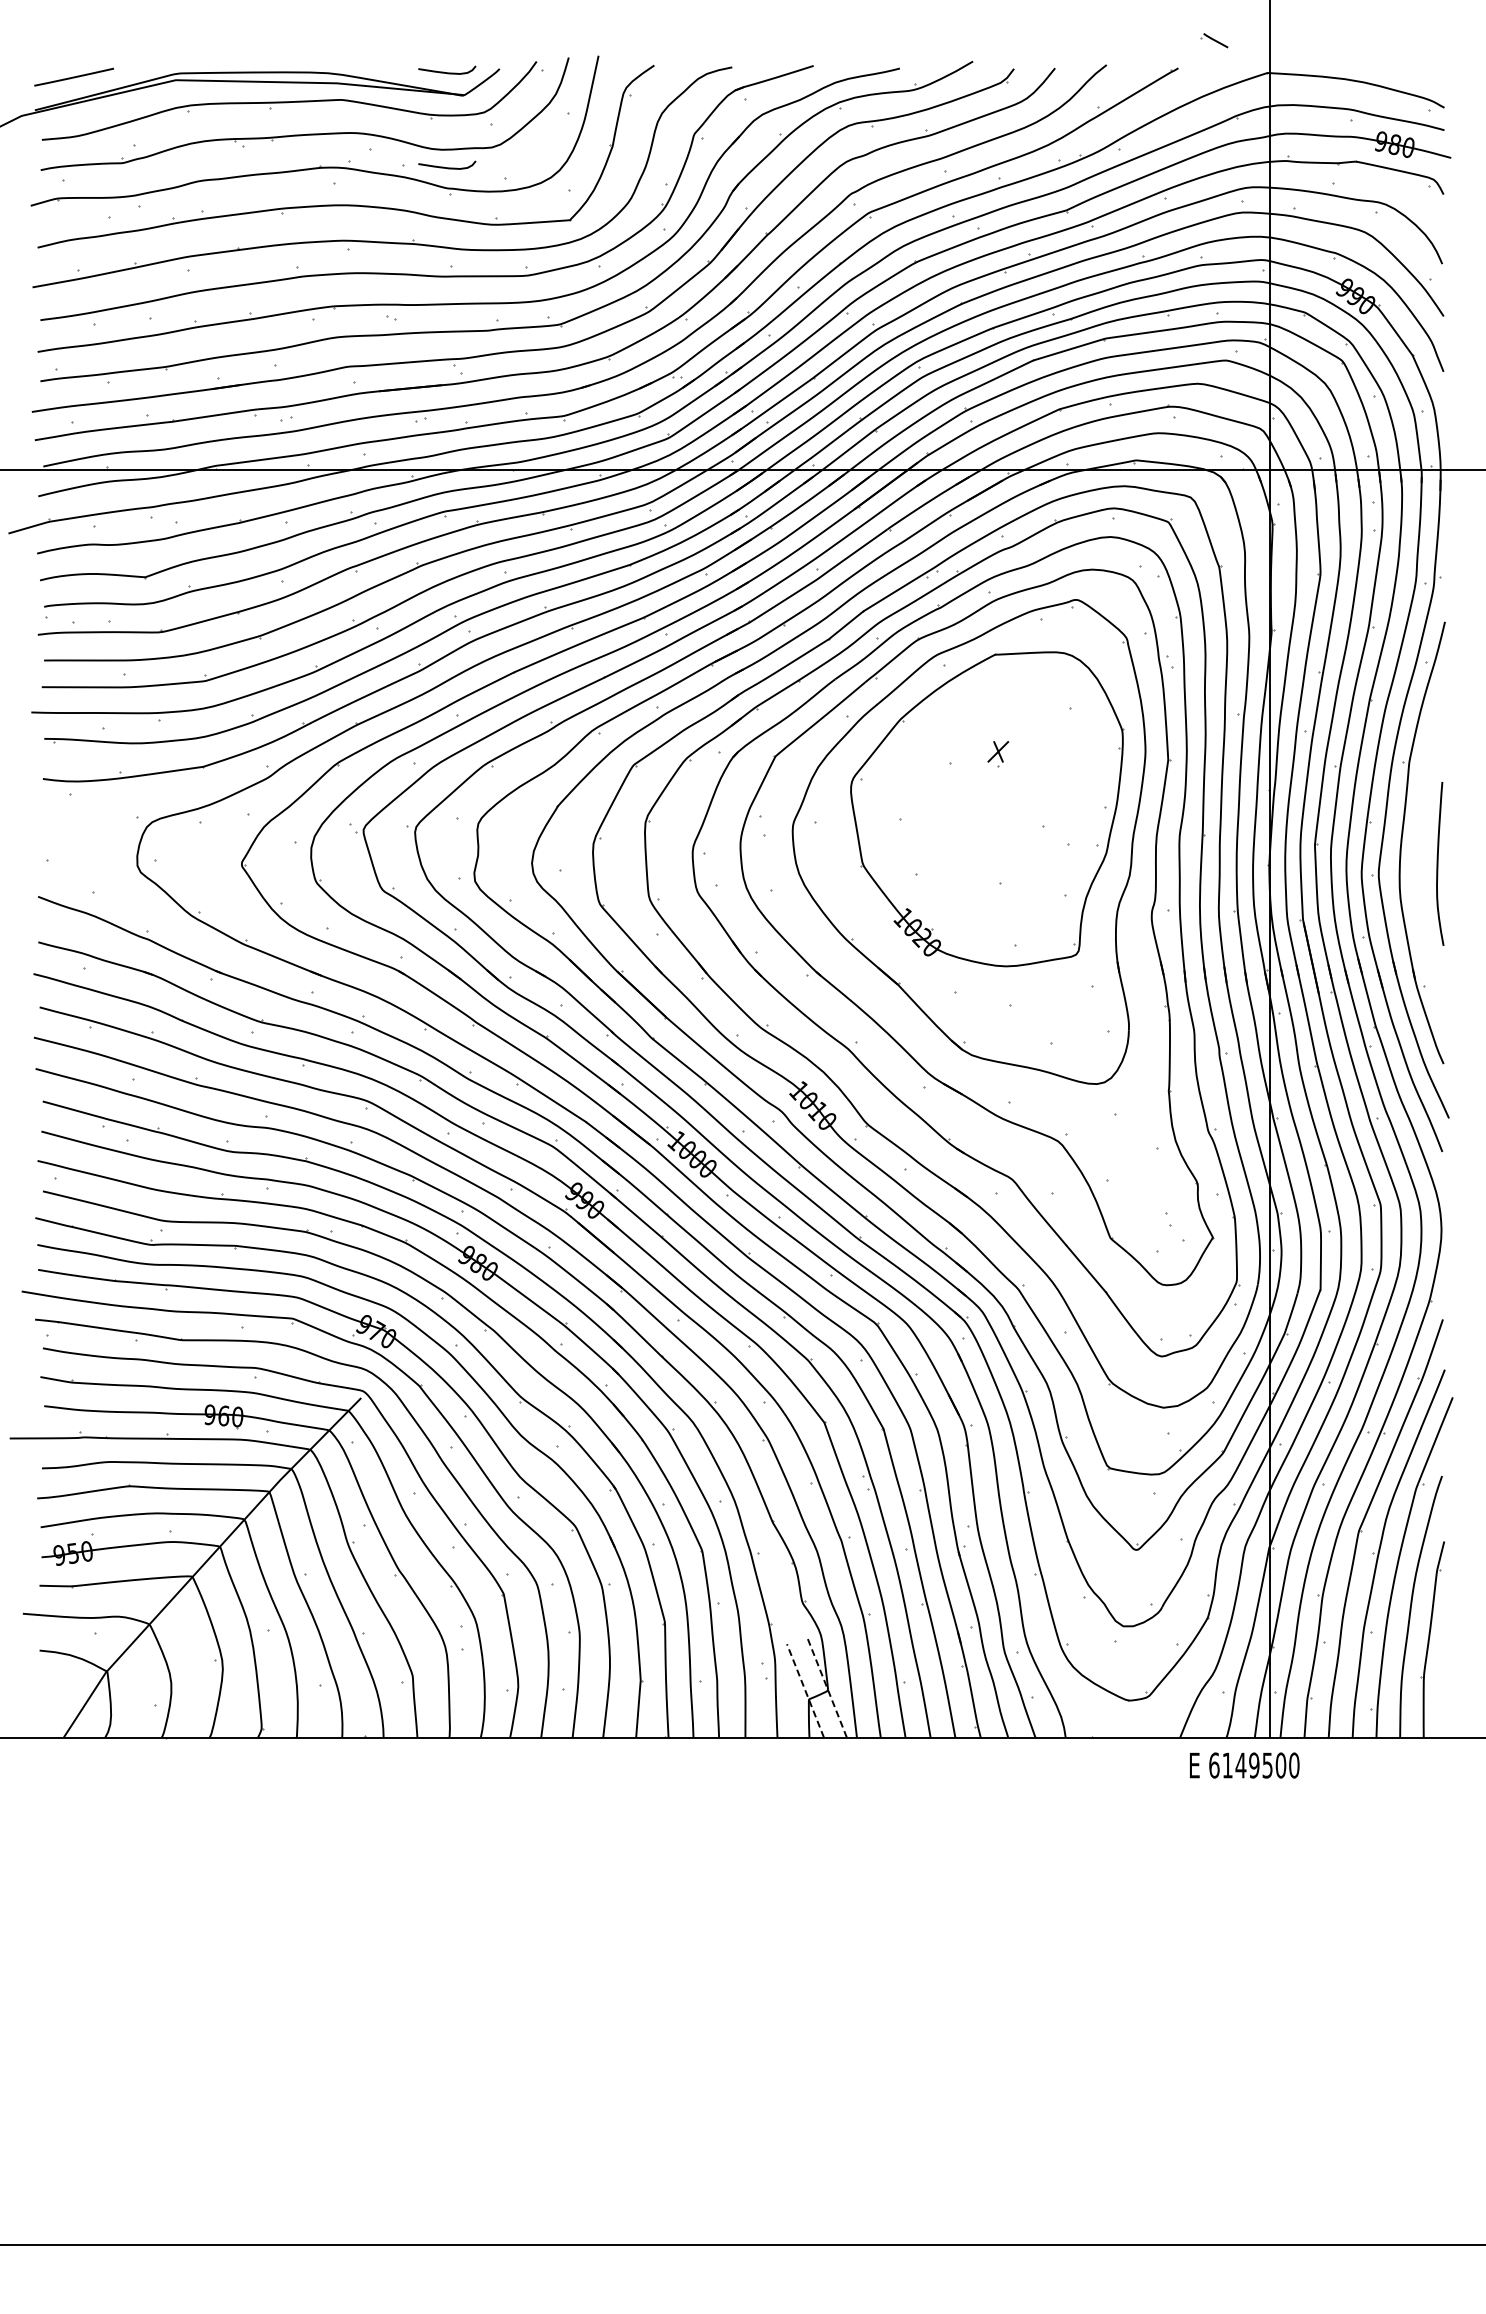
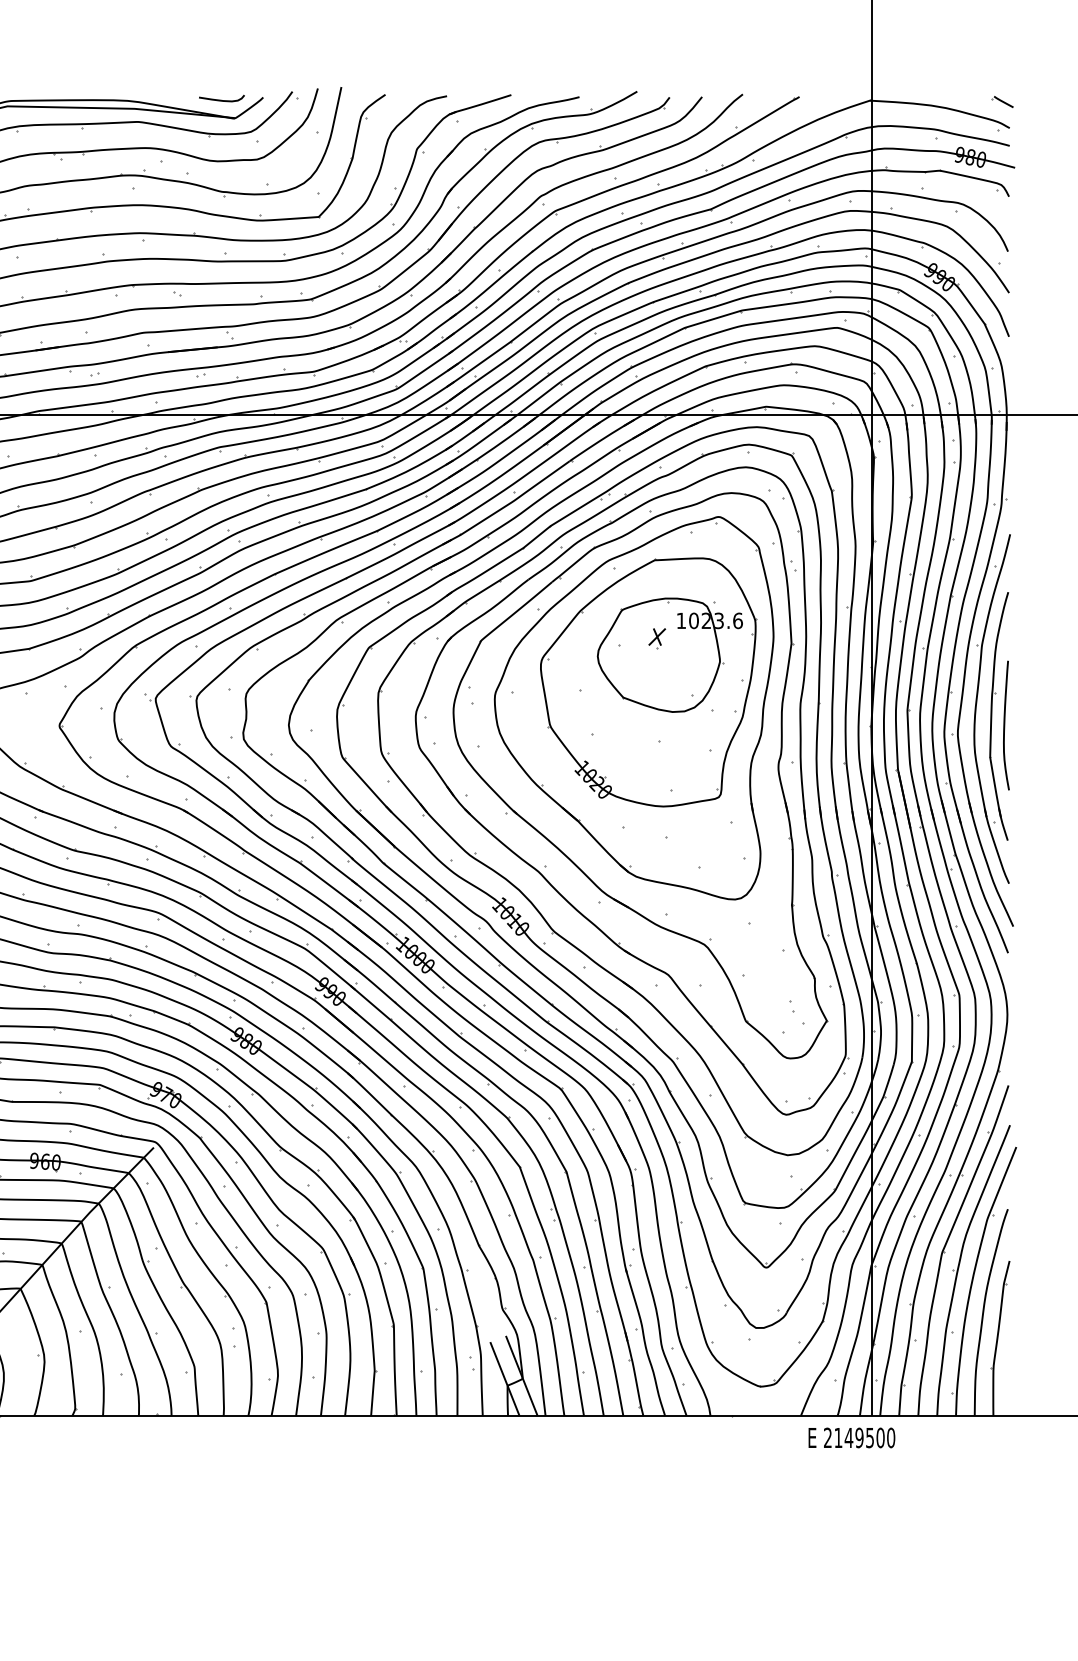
part: (1214, 40) -> (1002, 101), moved
curve: (447, 167) -> (222, 175), removed
part: (1014, 774) -> (670, 654), added
part: (1422, 851) -> (992, 715), added
line: (826, 1686) -> (521, 1375), dashed -> solid
line: (805, 1690) -> (504, 1378), dashed -> solid
text: (1214, 1765) -> (828, 1437), 6149500 -> 2149500

